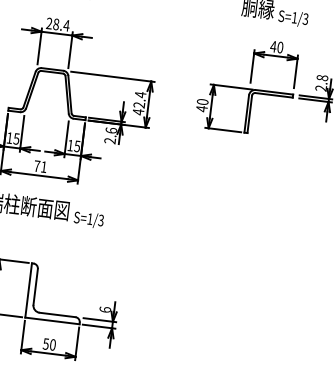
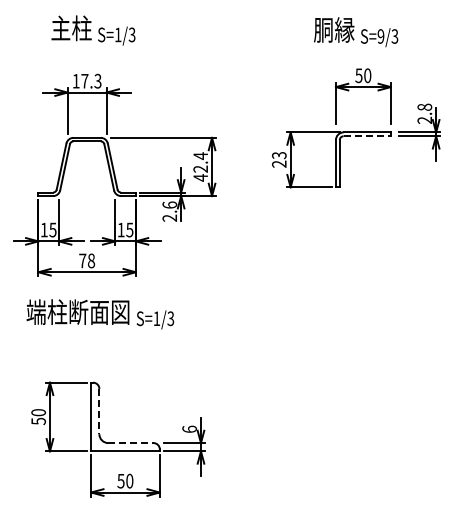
text: (294, 17) -> (380, 36), S=1/3 -> S=9/3
text: (57, 24) -> (86, 80), 28.4 -> 17.3
text: (273, 46) -> (358, 75), 40 -> 50
line: (274, 95) -> (367, 136), solid -> dashed
text: (201, 105) -> (278, 159), 40 -> 23
text: (44, 166) -> (91, 260), 71 -> 78
line: (35, 286) -> (99, 411), solid -> dashed
line: (57, 315) -> (130, 443), solid -> dashed

